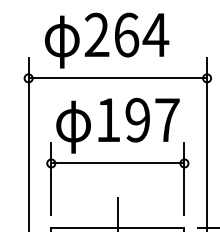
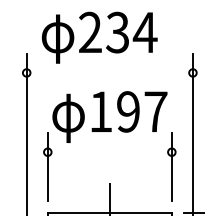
text: (126, 34) -> (117, 32), 264 -> 234
line: (117, 77) -> (109, 72), removed
line: (117, 163) -> (109, 152), removed

